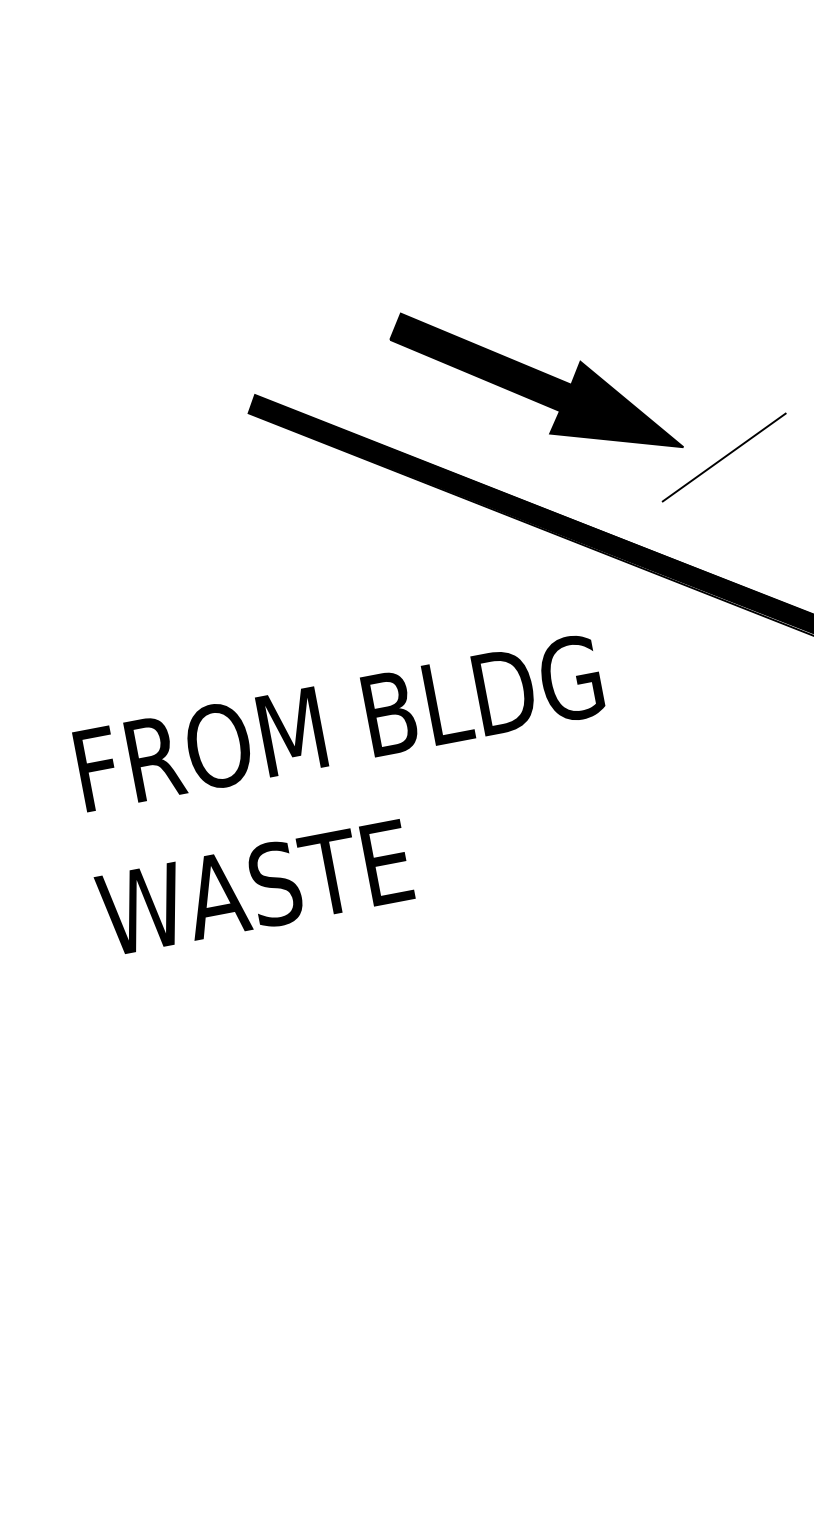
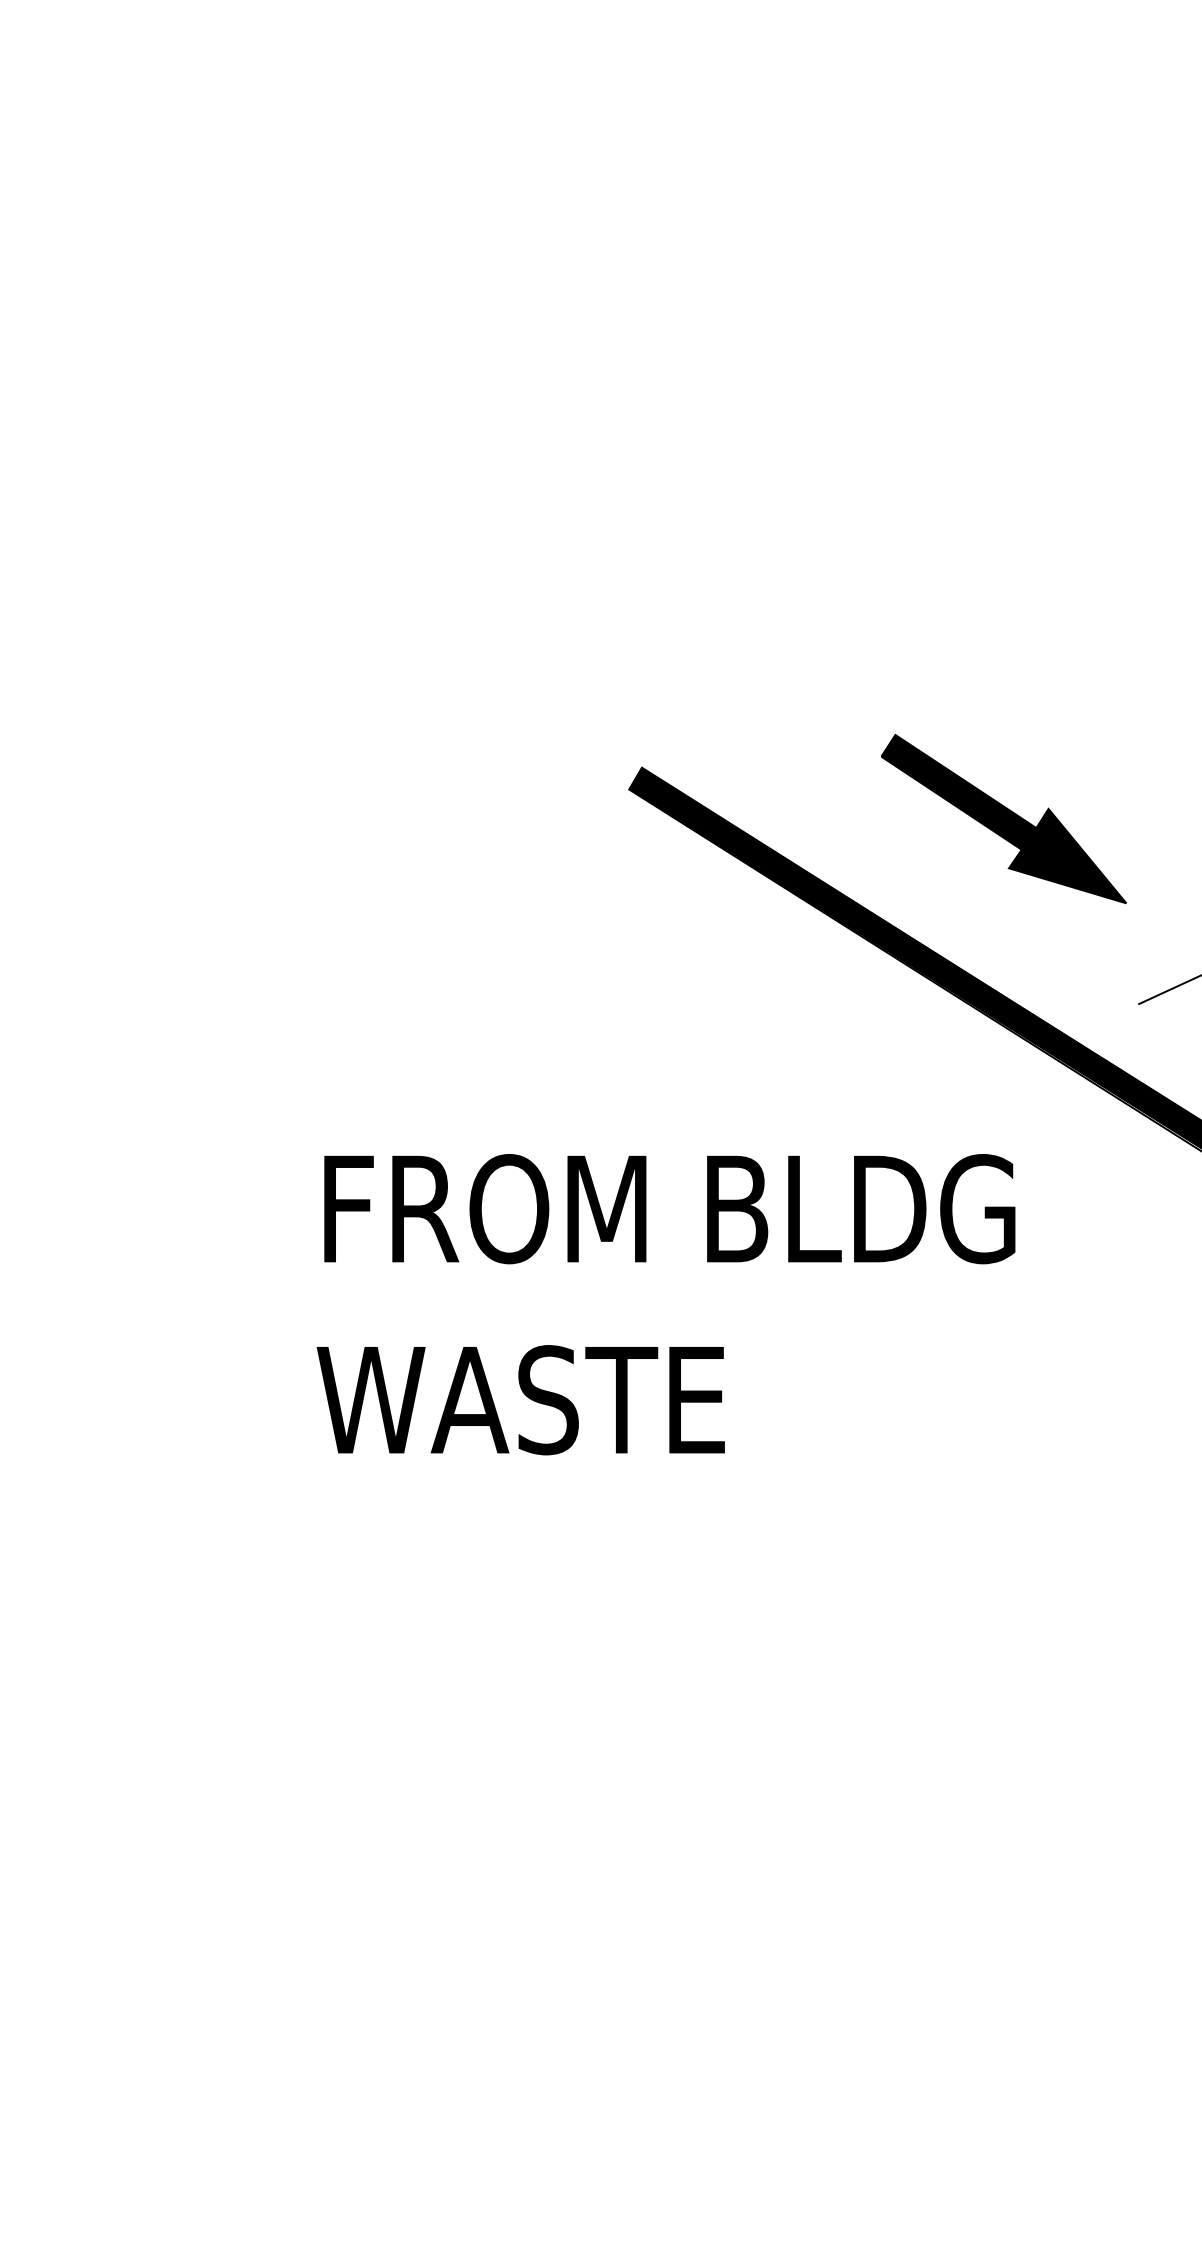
part: (534, 381) -> (1003, 818), size x0.7

